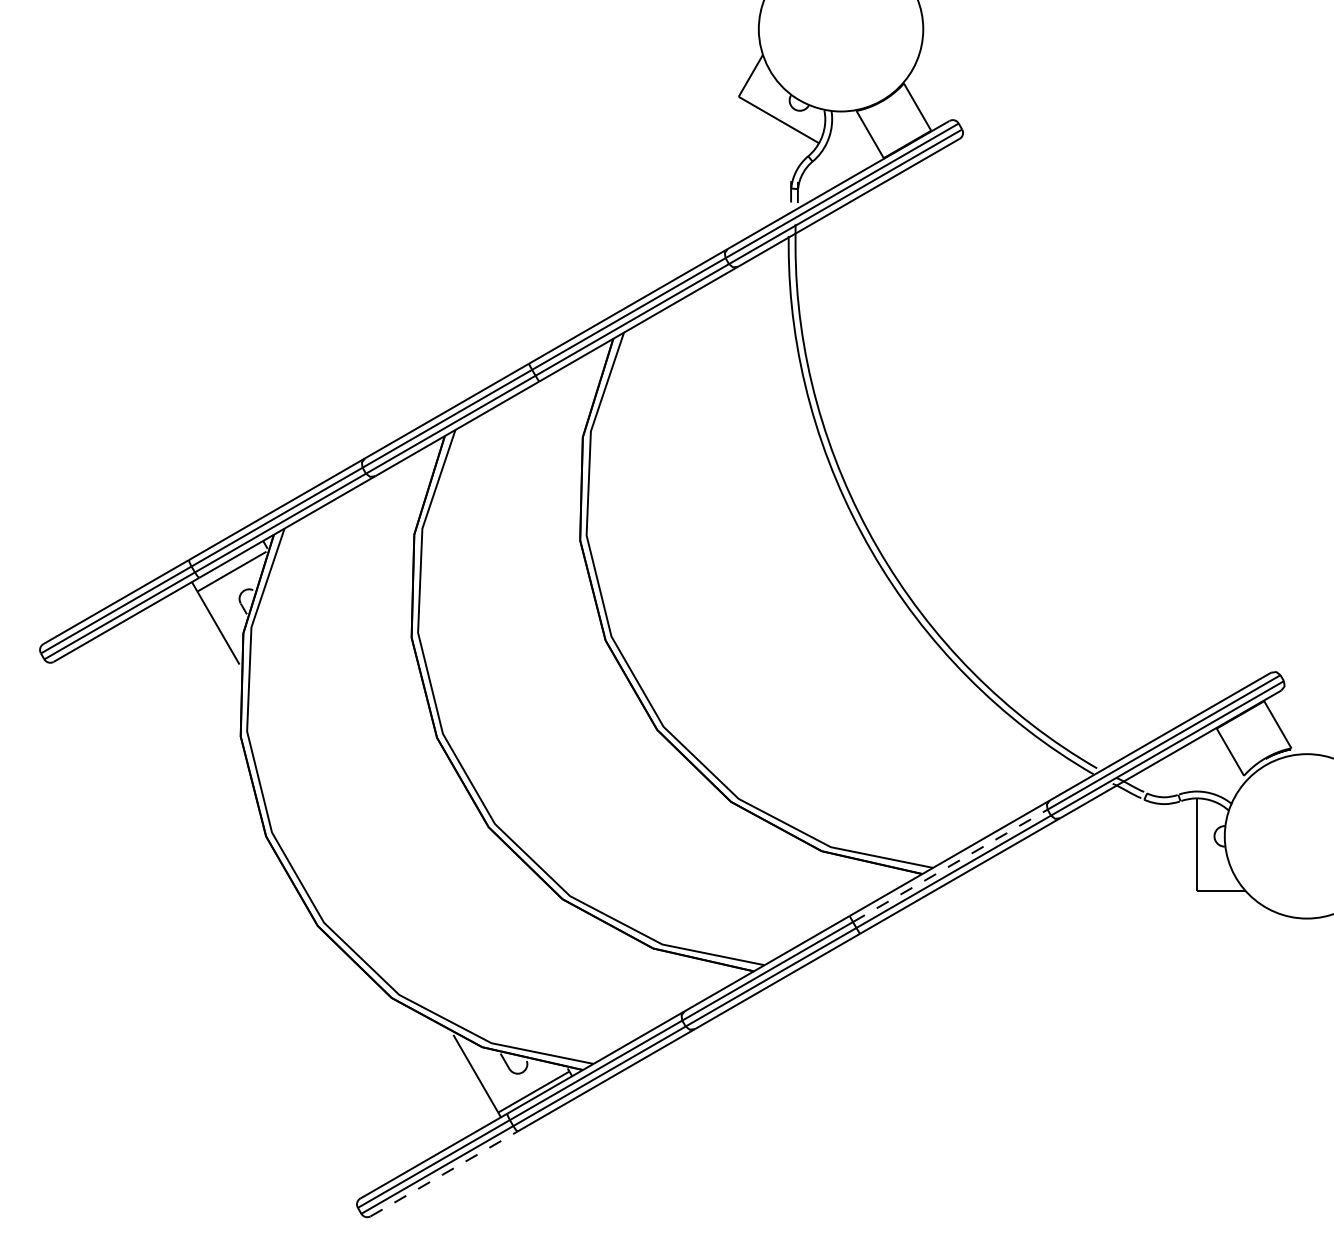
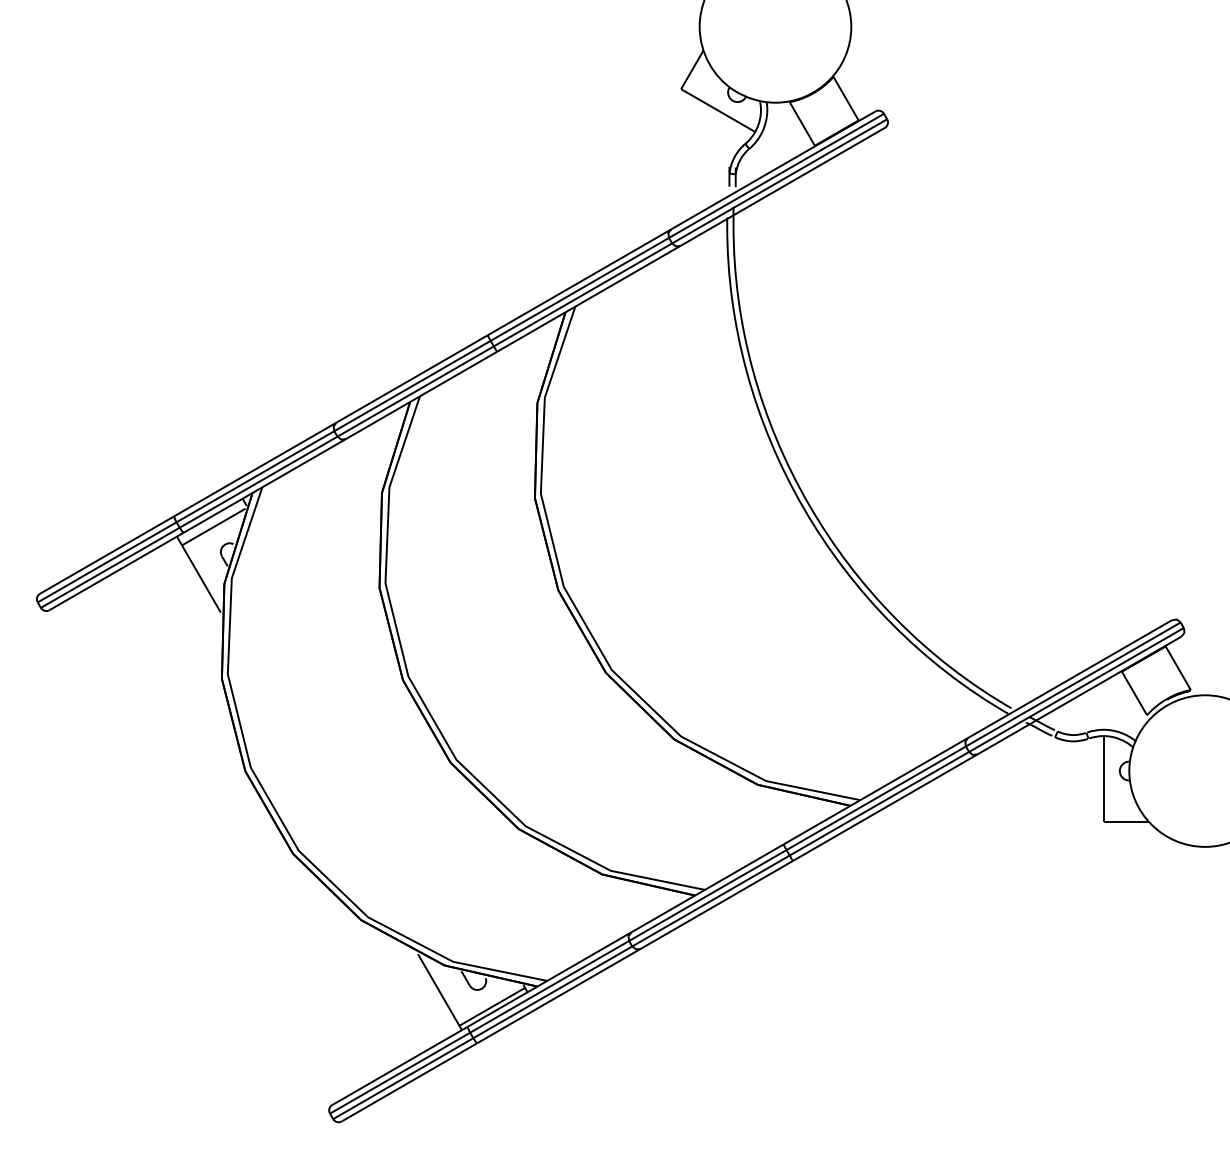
line: (950, 866) -> (876, 798), dashed -> solid
line: (443, 1174) -> (408, 1082), dashed -> solid

